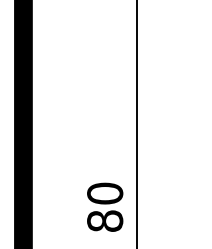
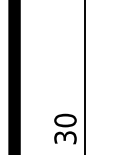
text: (105, 220) -> (65, 137), 80 -> 30

